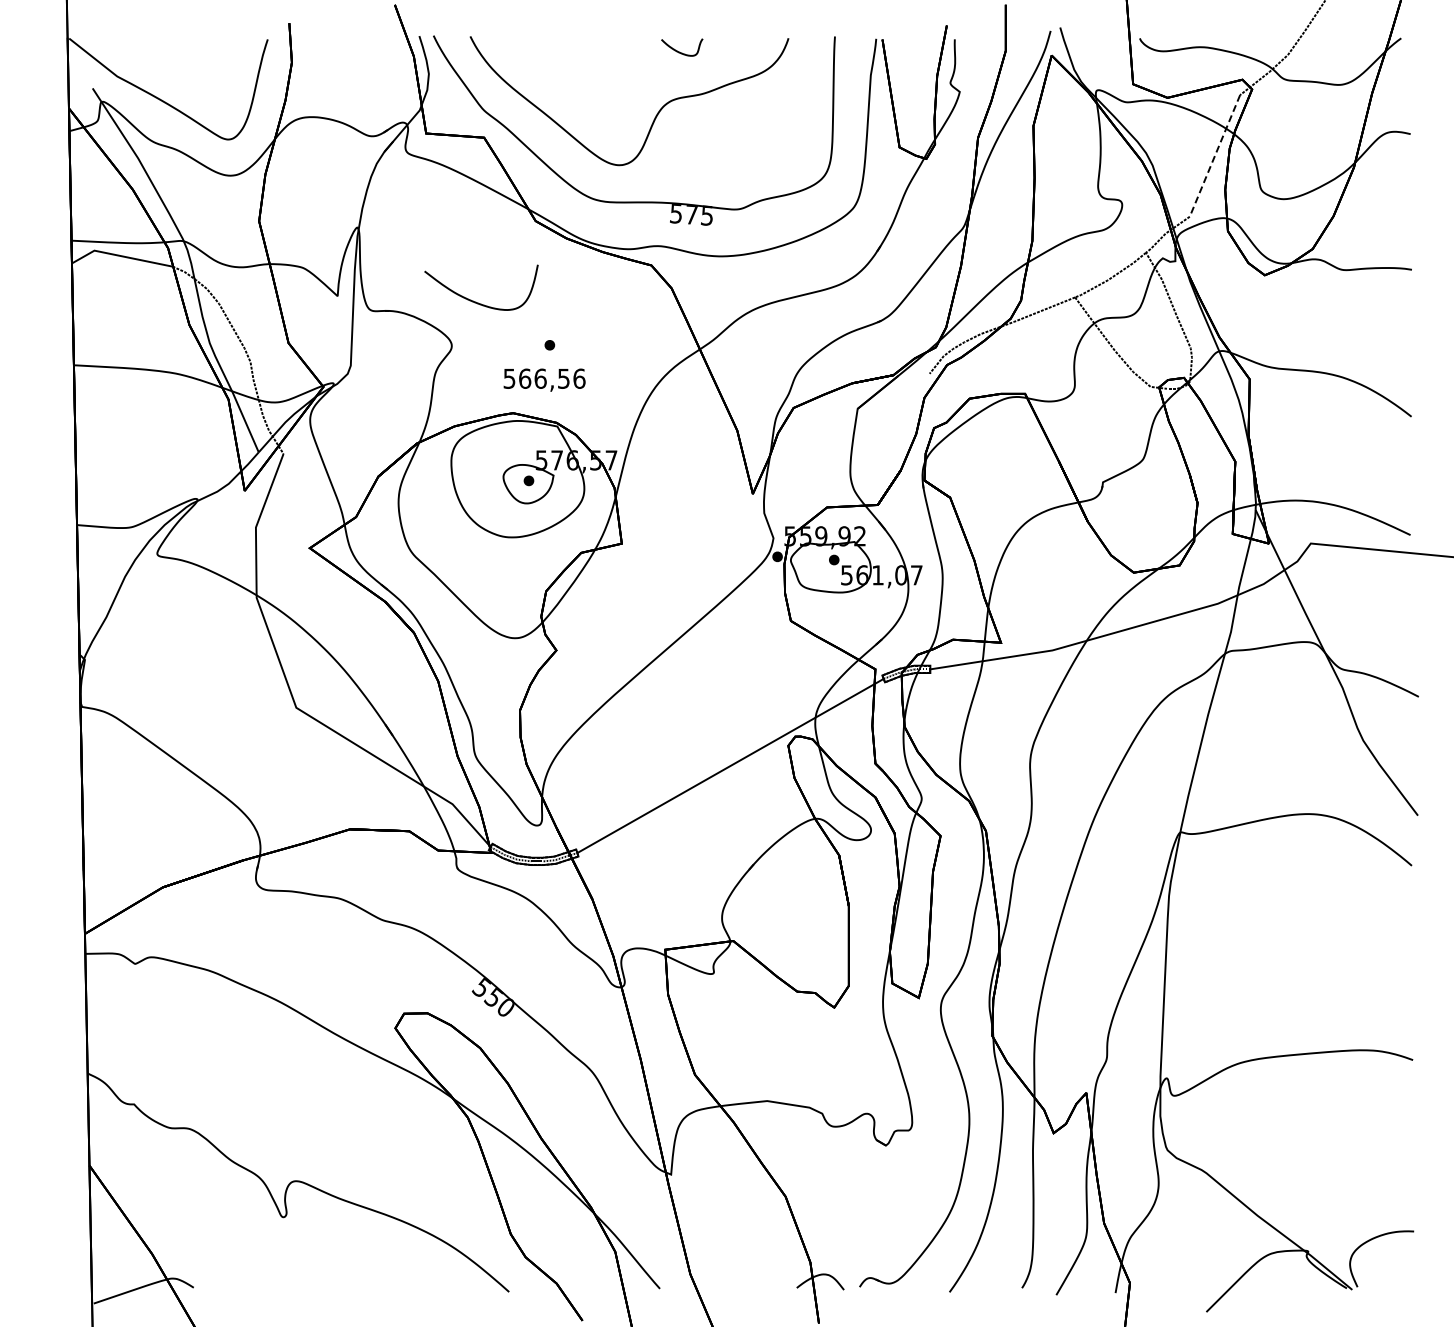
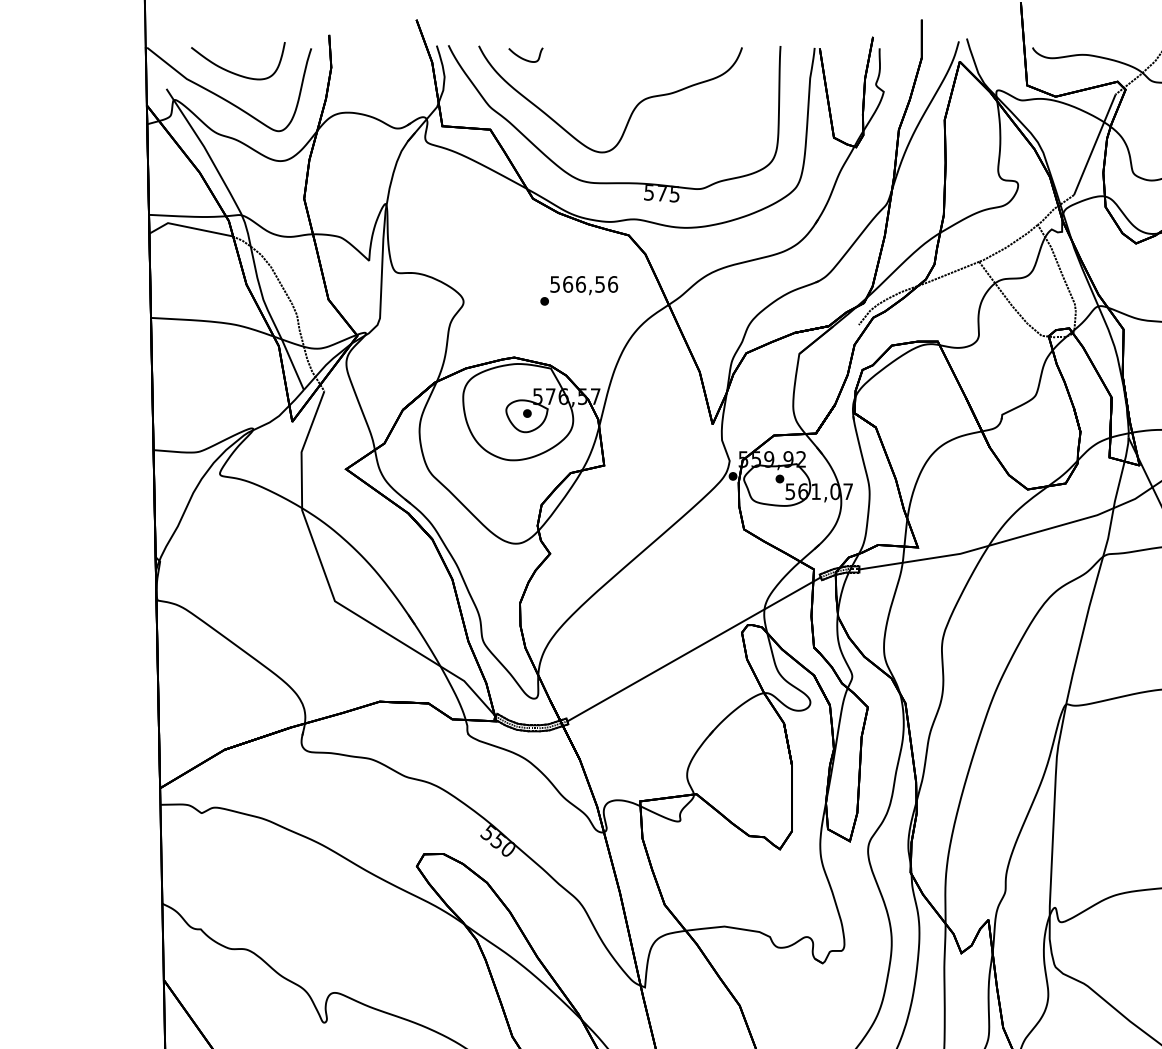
part: (682, 47) -> (526, 55), moved
line: (1214, 155) -> (1094, 144), dashed -> solid
part: (476, 301) -> (234, 72), moved
text: (544, 379) -> (584, 285), moved

